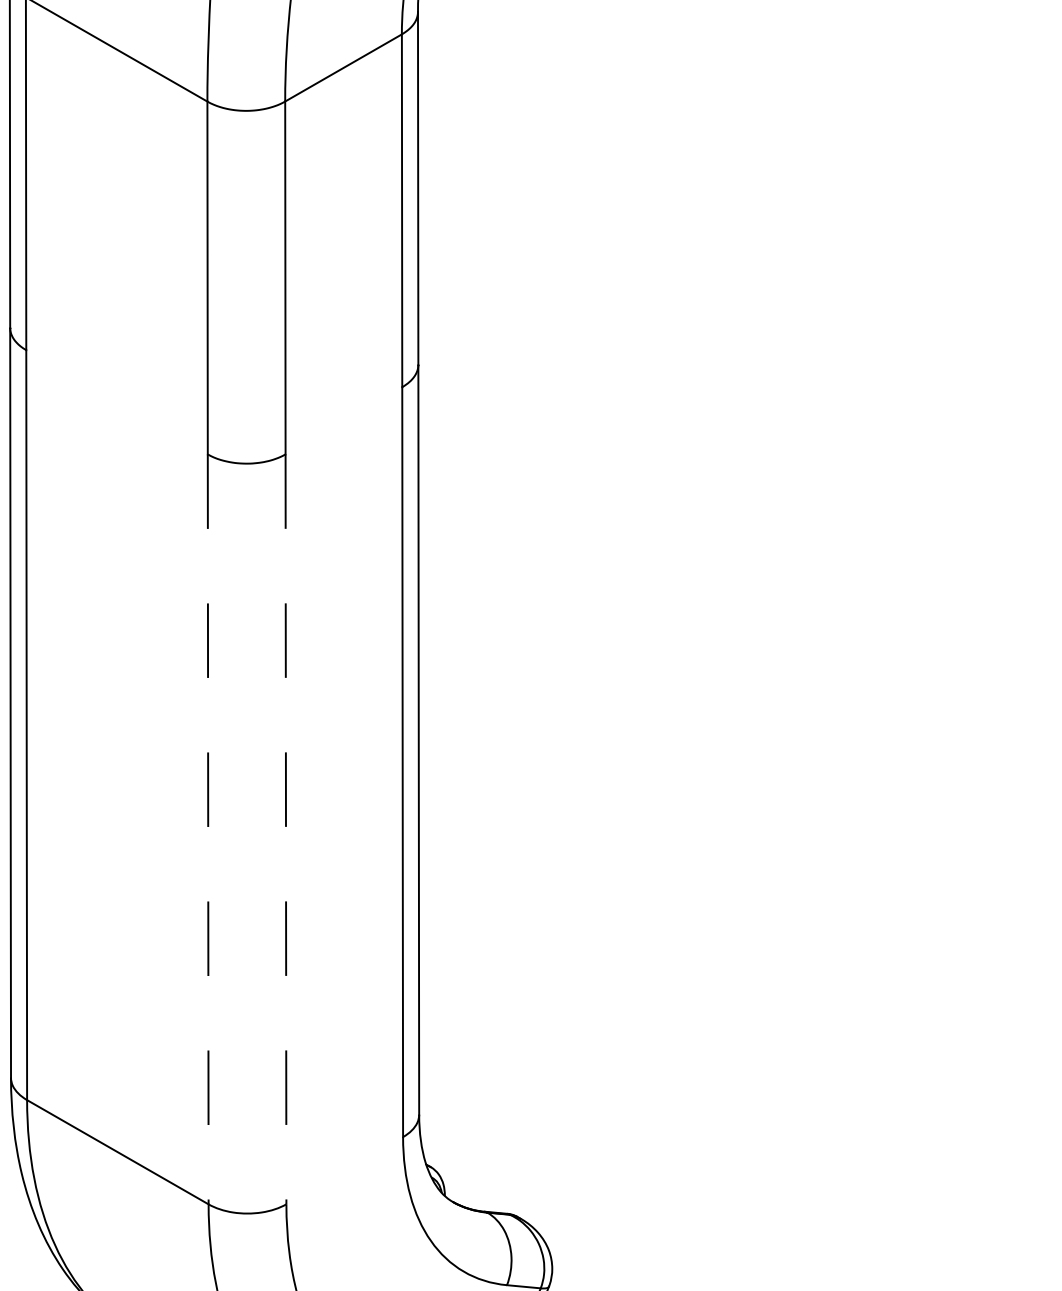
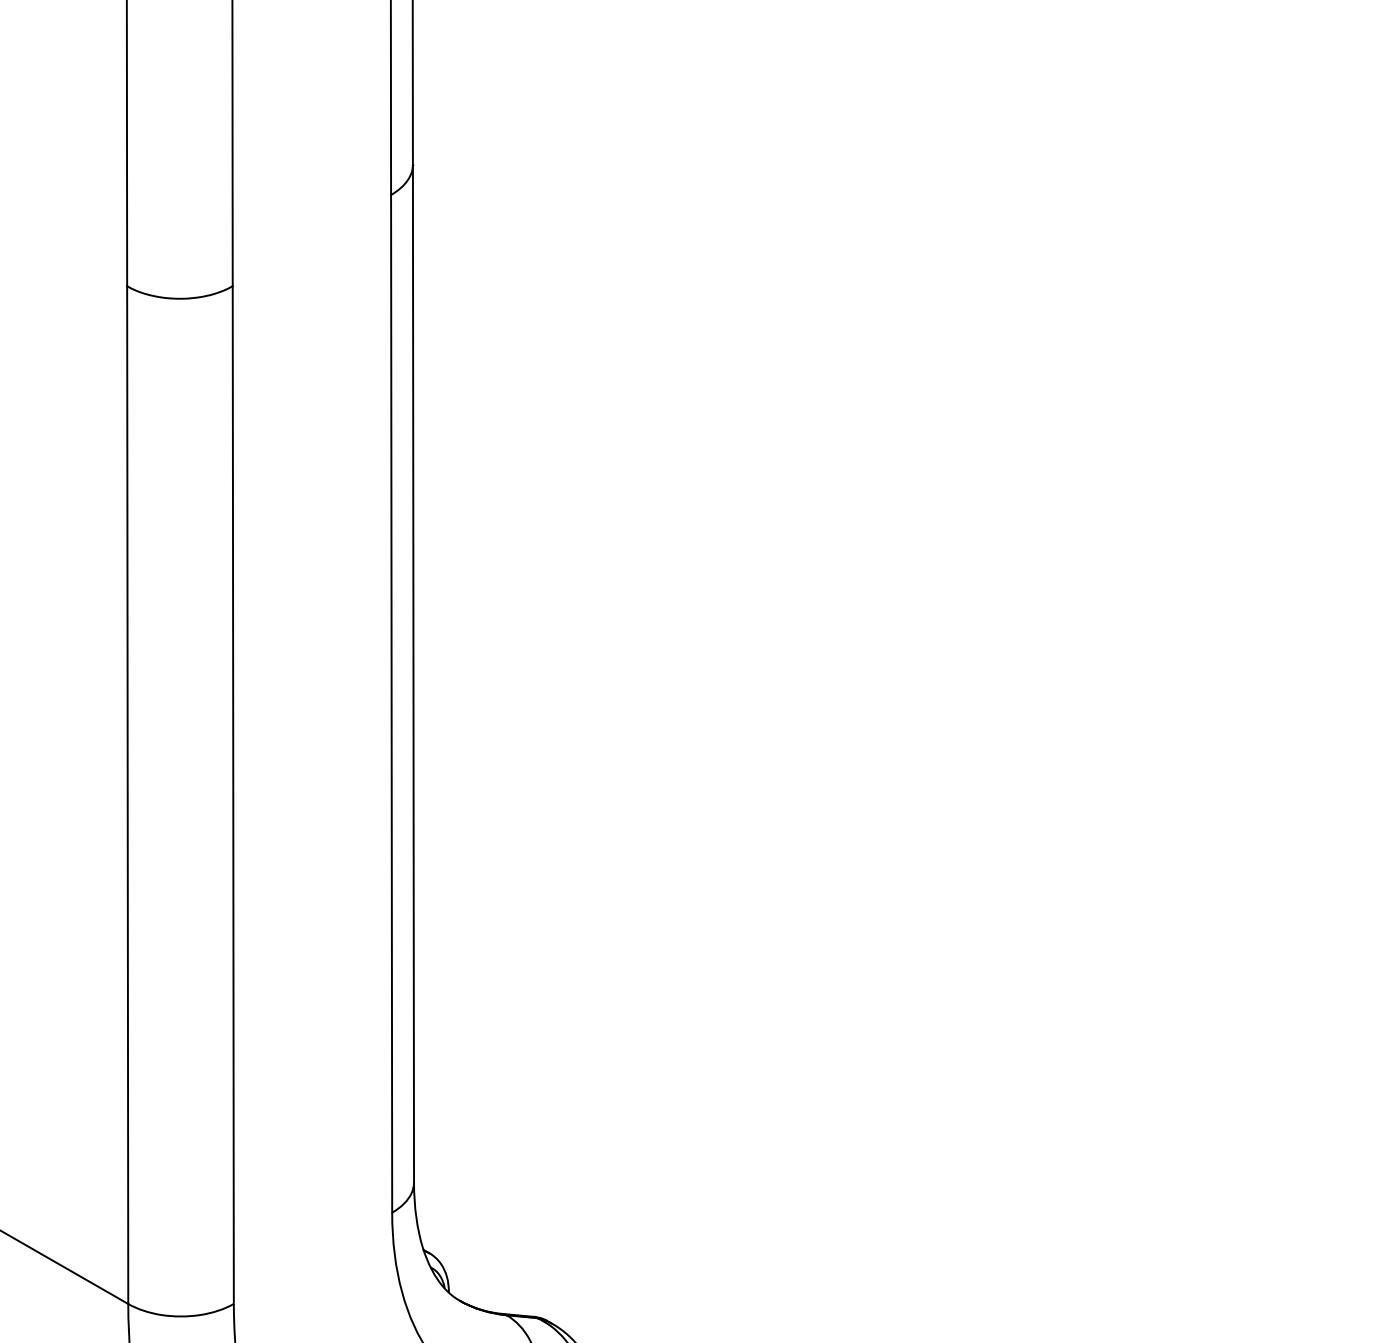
line: (208, 829) -> (128, 795), dashed -> solid
line: (286, 829) -> (233, 795), dashed -> solid

